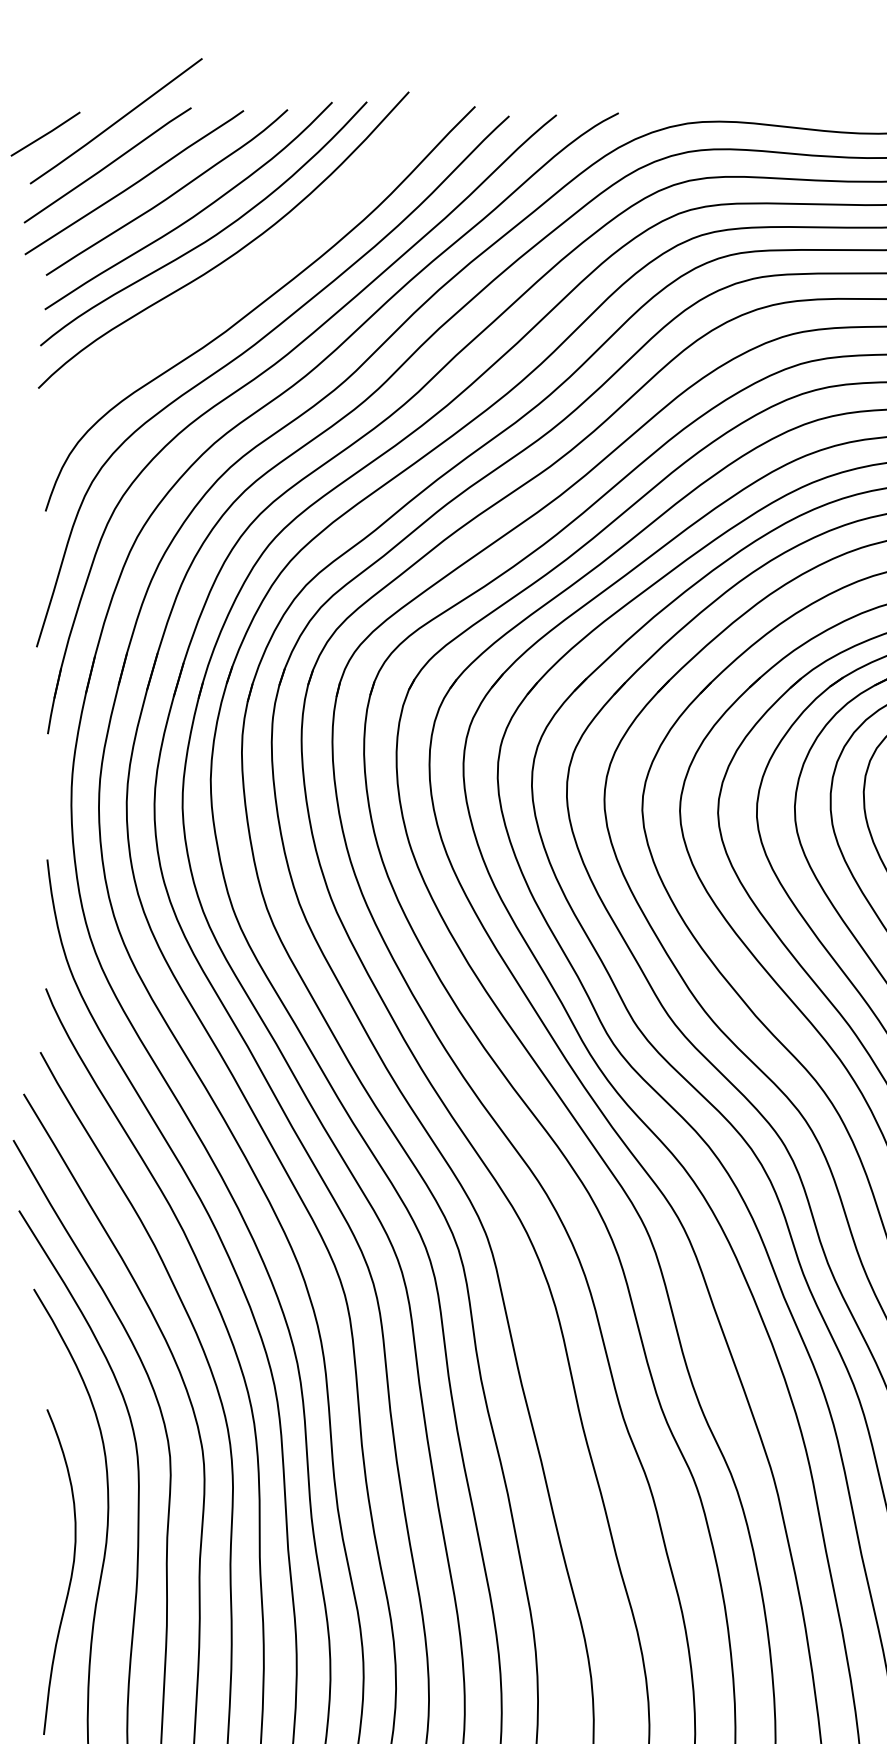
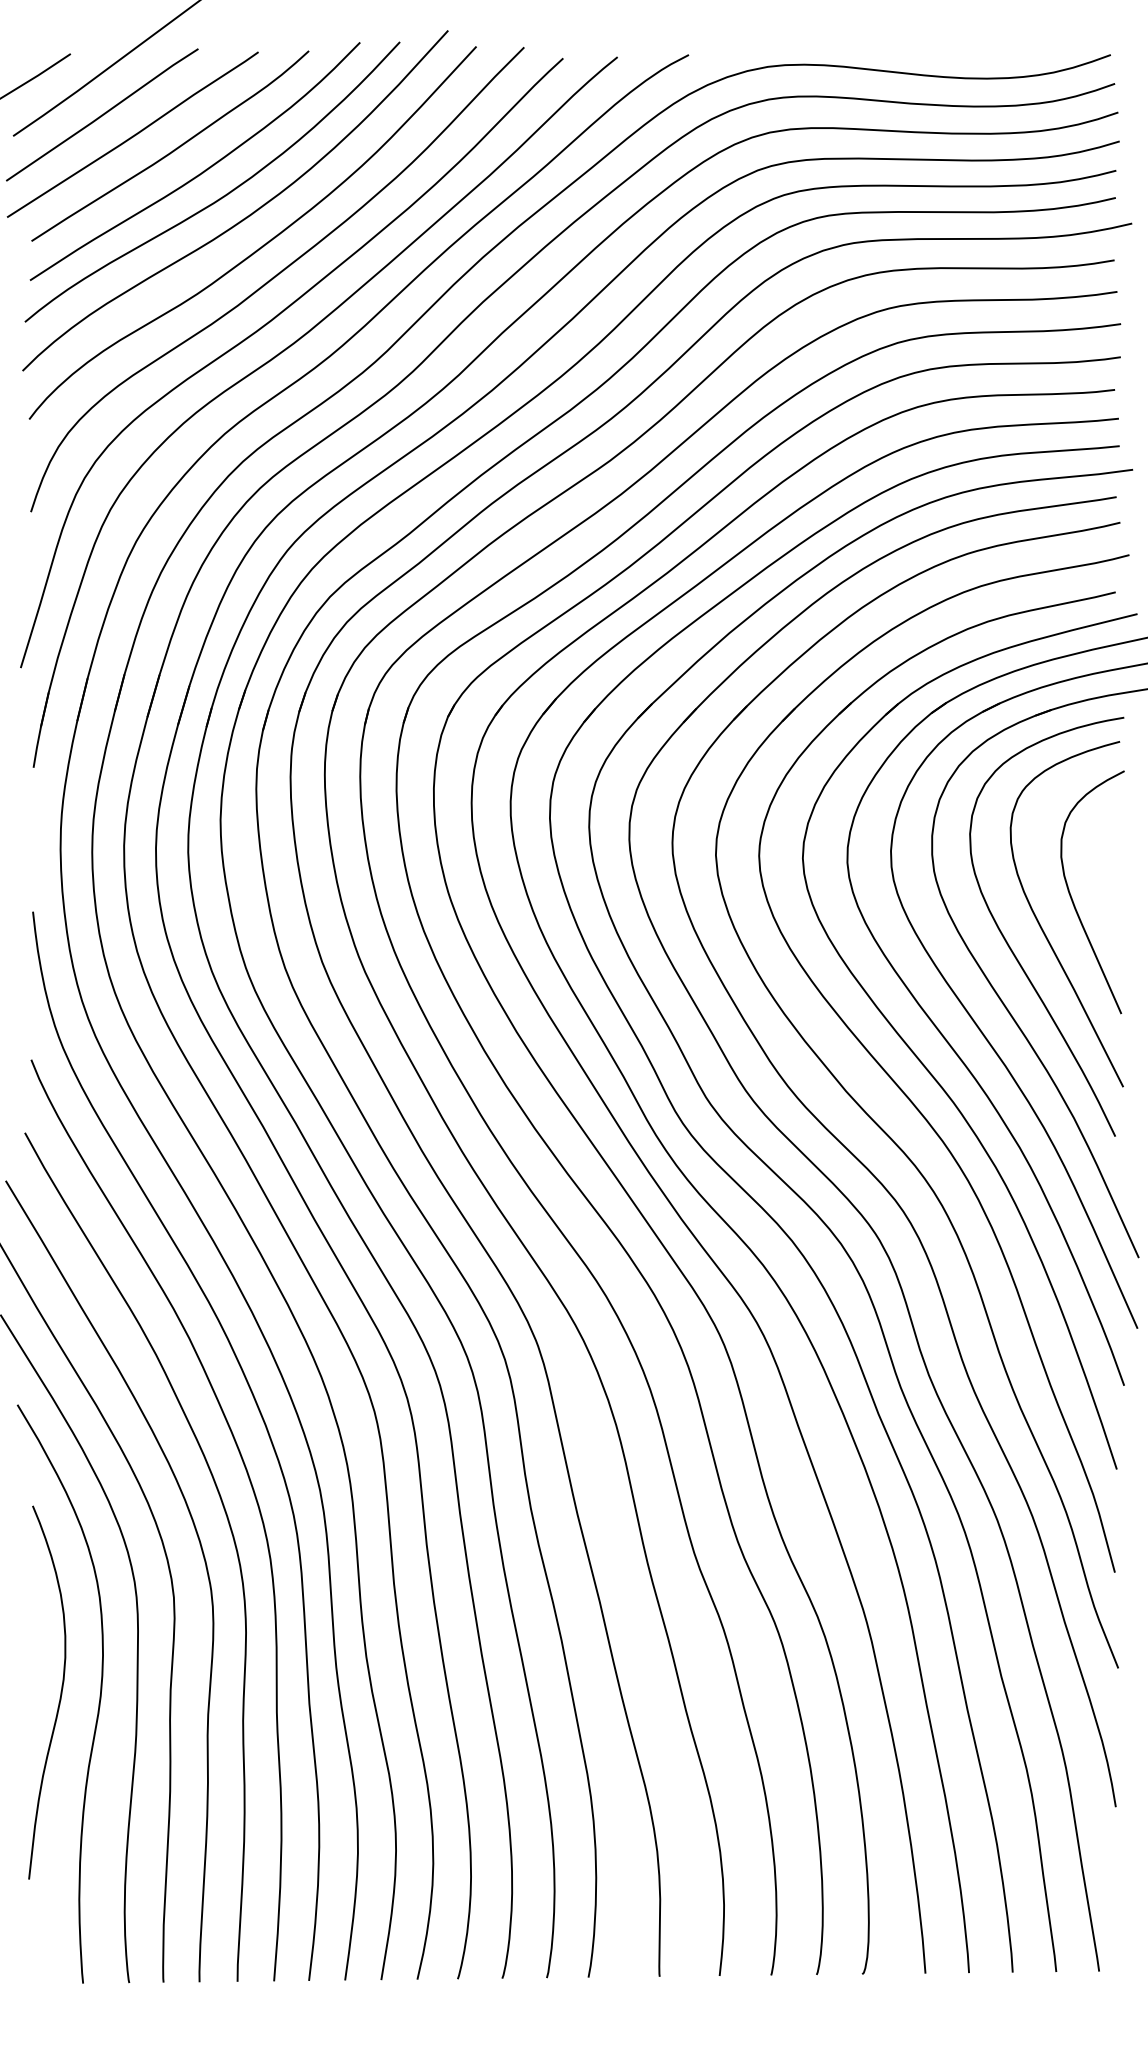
curve: (248, 278) -> (263, 244), added
curve: (71, 1571) -> (60, 1692), moved

